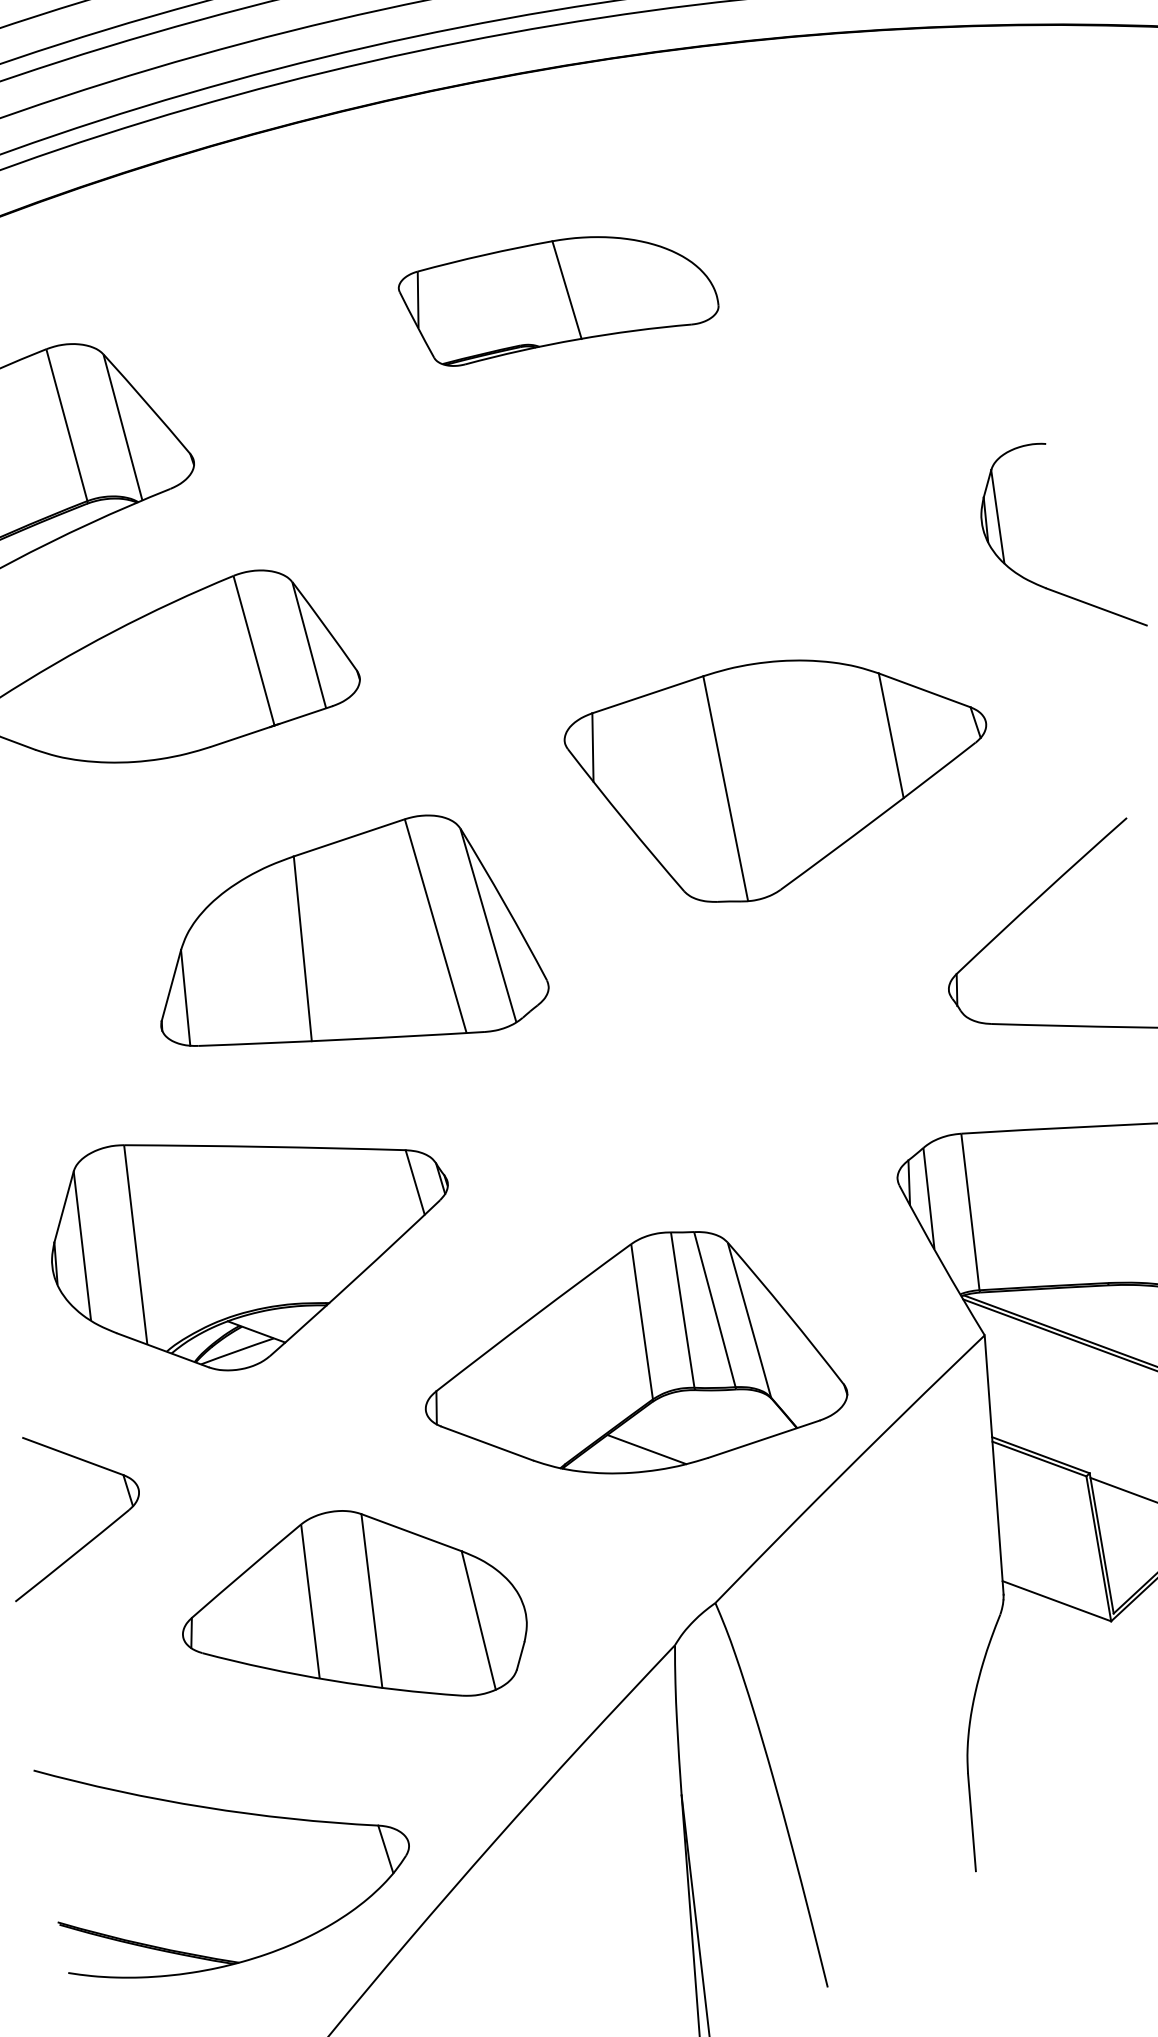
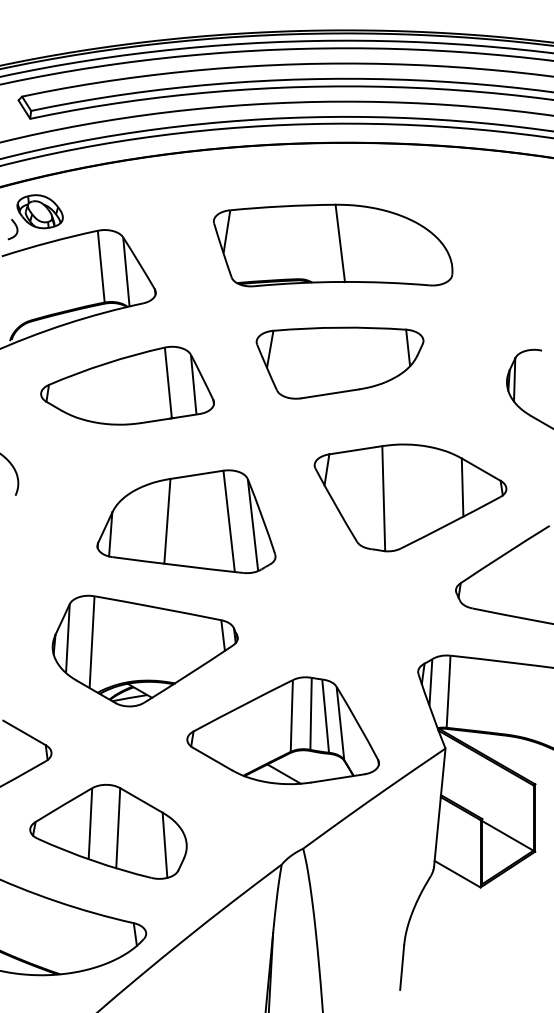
part: (558, 294) -> (333, 245), size x1.67
part: (614, 543) -> (339, 362), added
part: (782, 776) -> (410, 497), moved
part: (251, 1243) -> (144, 650), moved
part: (352, 1611) -> (108, 831), moved

